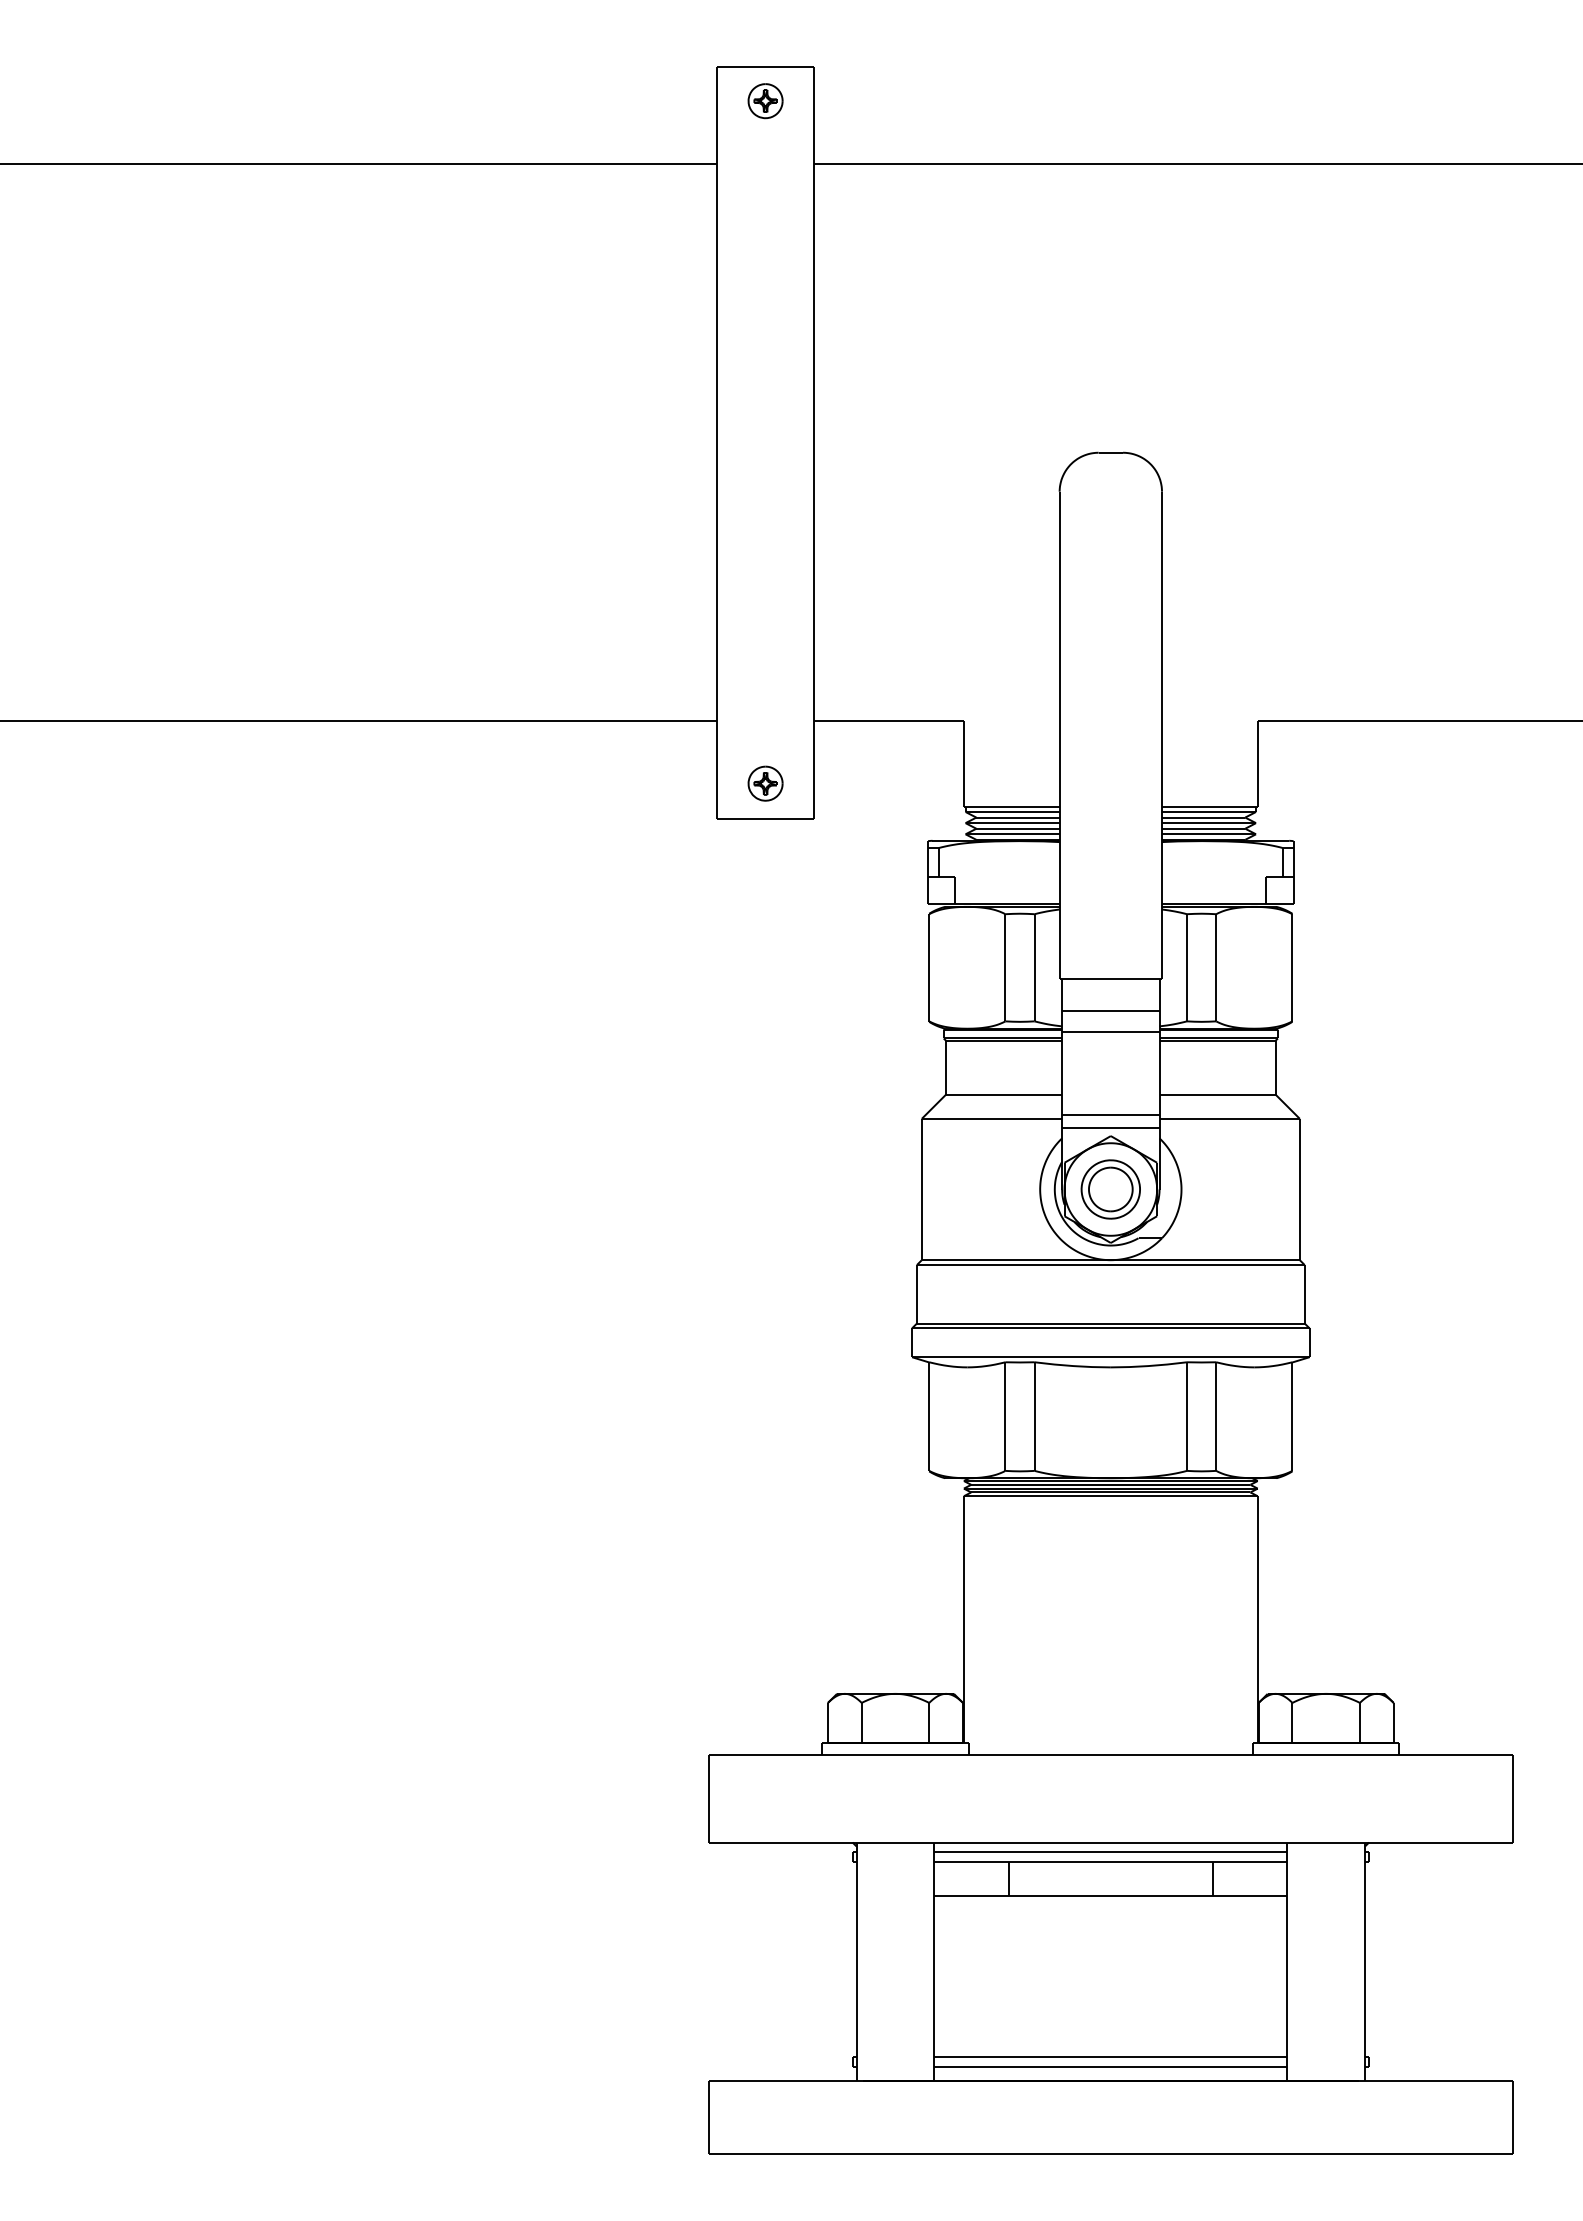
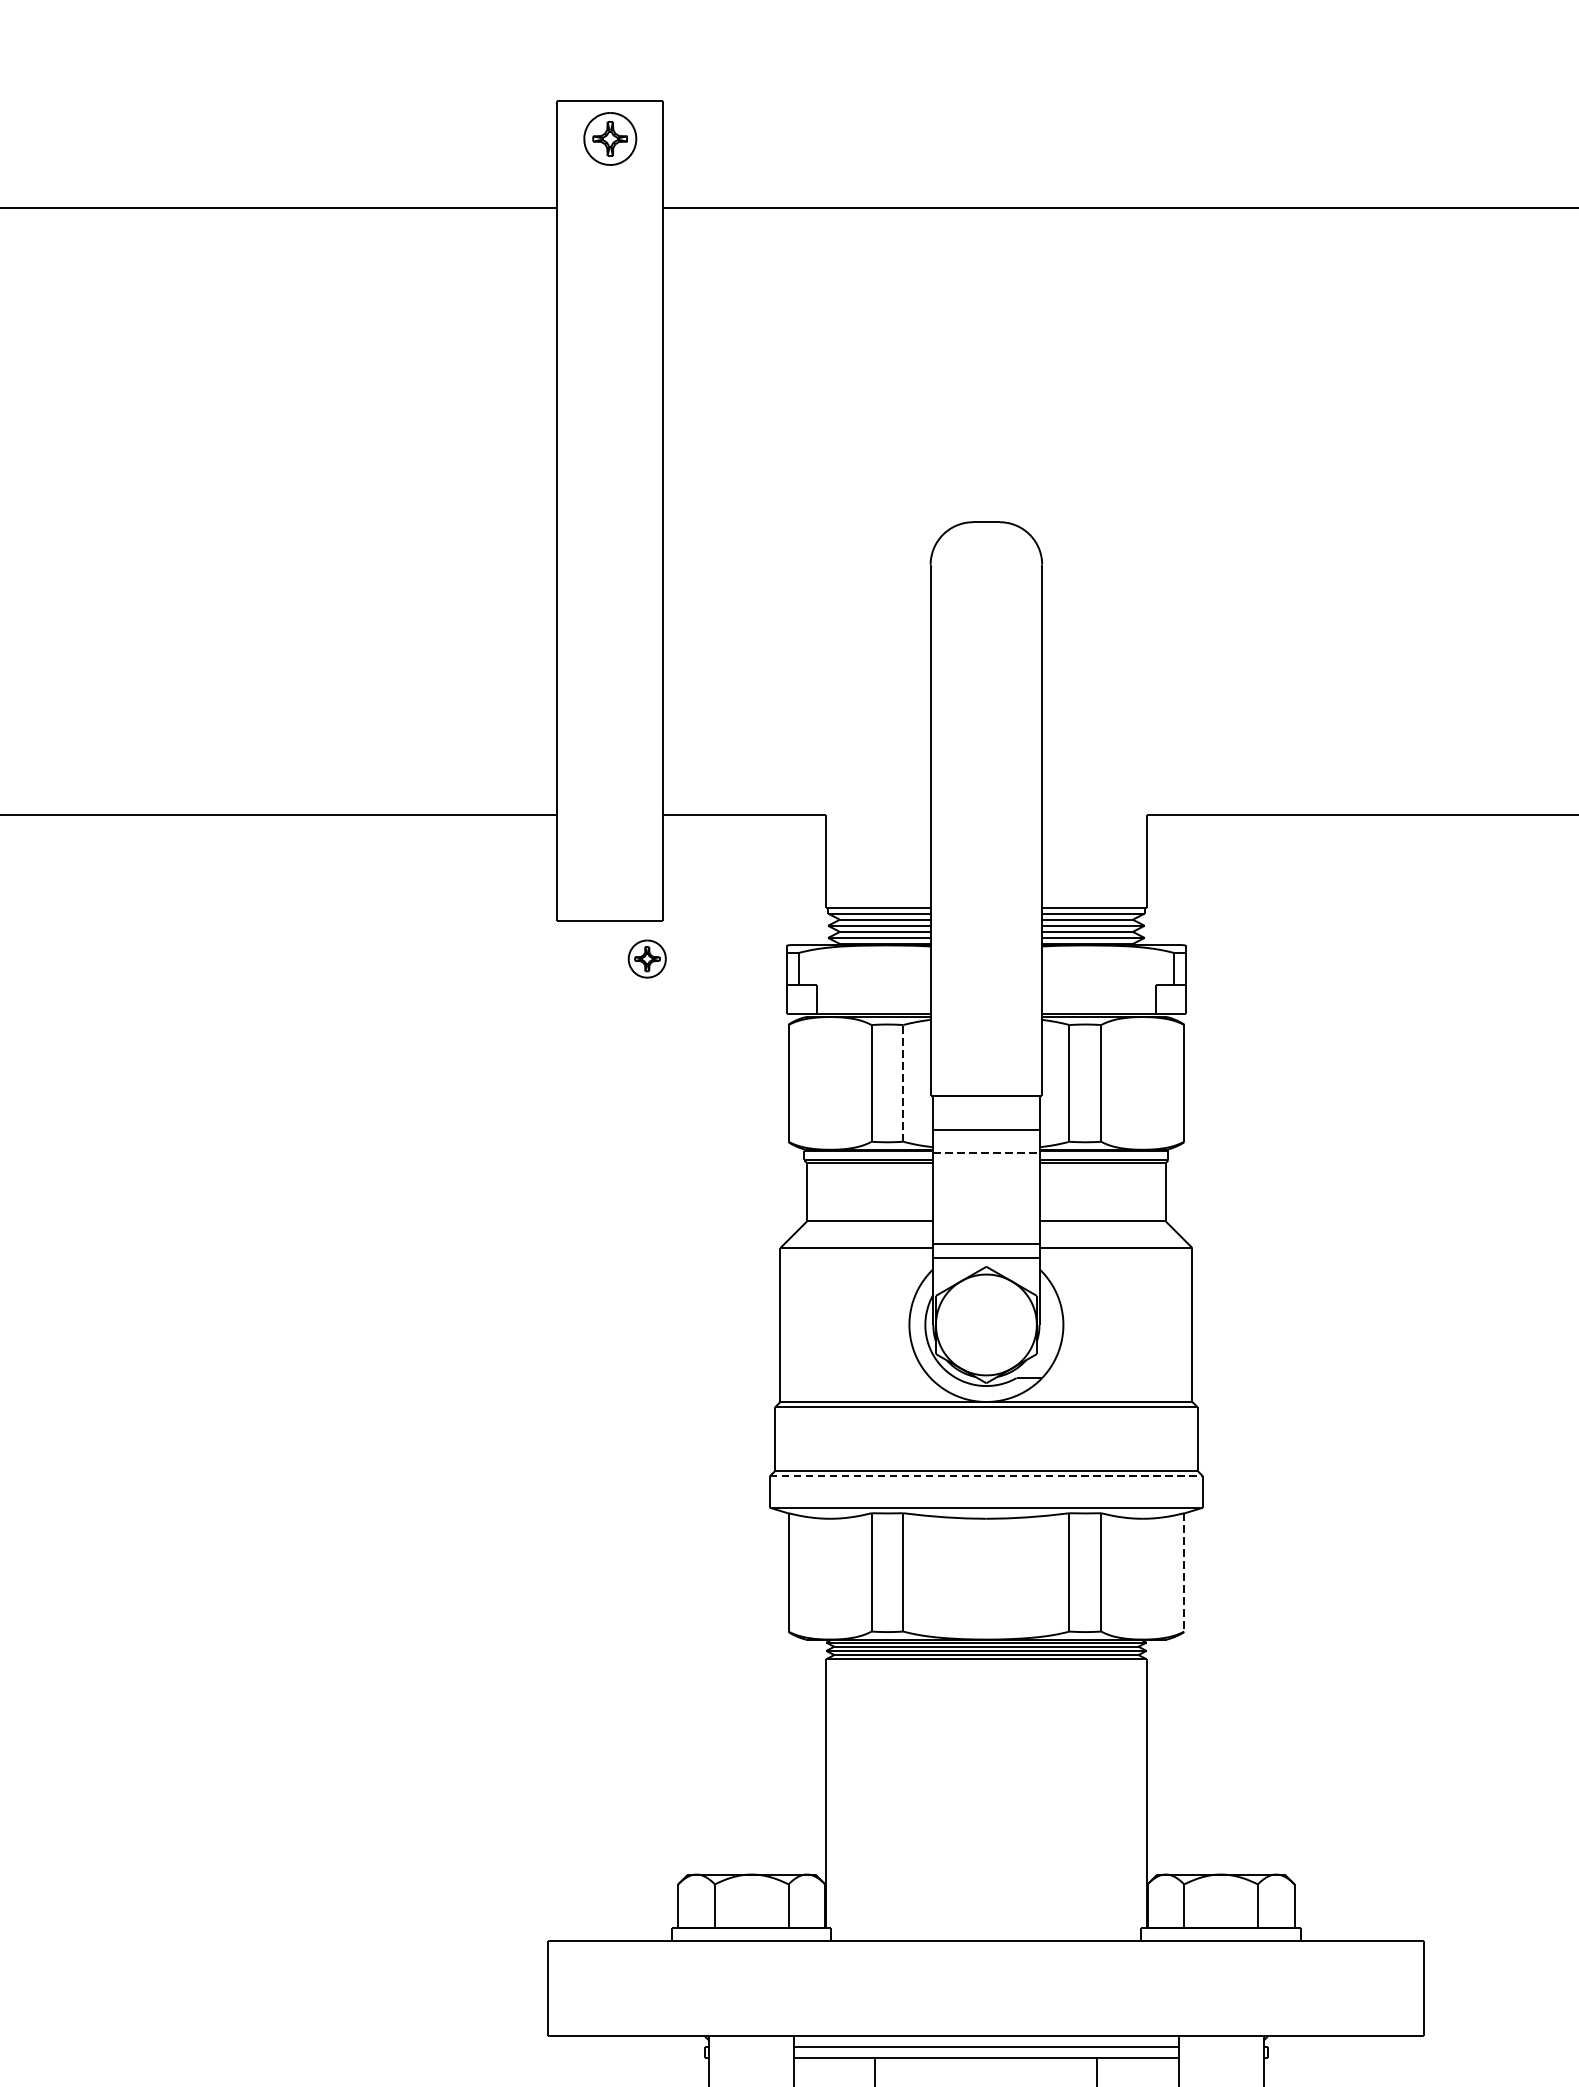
part: (765, 101) -> (610, 139), size x1.4
part: (765, 783) -> (647, 958), moved
line: (1034, 967) -> (903, 1083), solid -> dashed
line: (1110, 1031) -> (986, 1152), solid -> dashed
part: (1110, 1189) -> (986, 1324), removed
line: (1110, 1328) -> (986, 1476), solid -> dashed
line: (1292, 1417) -> (1184, 1573), solid -> dashed

